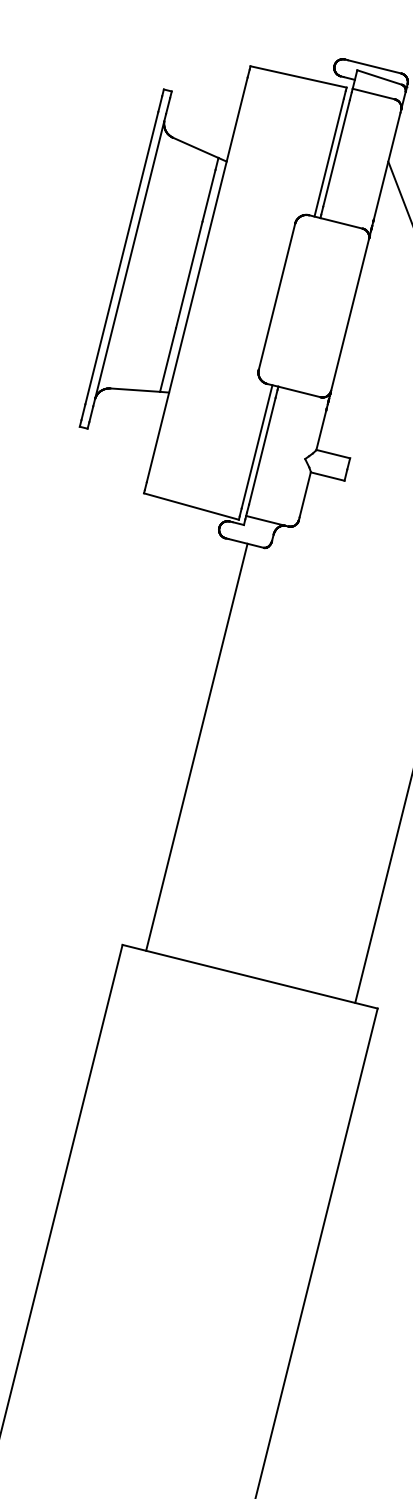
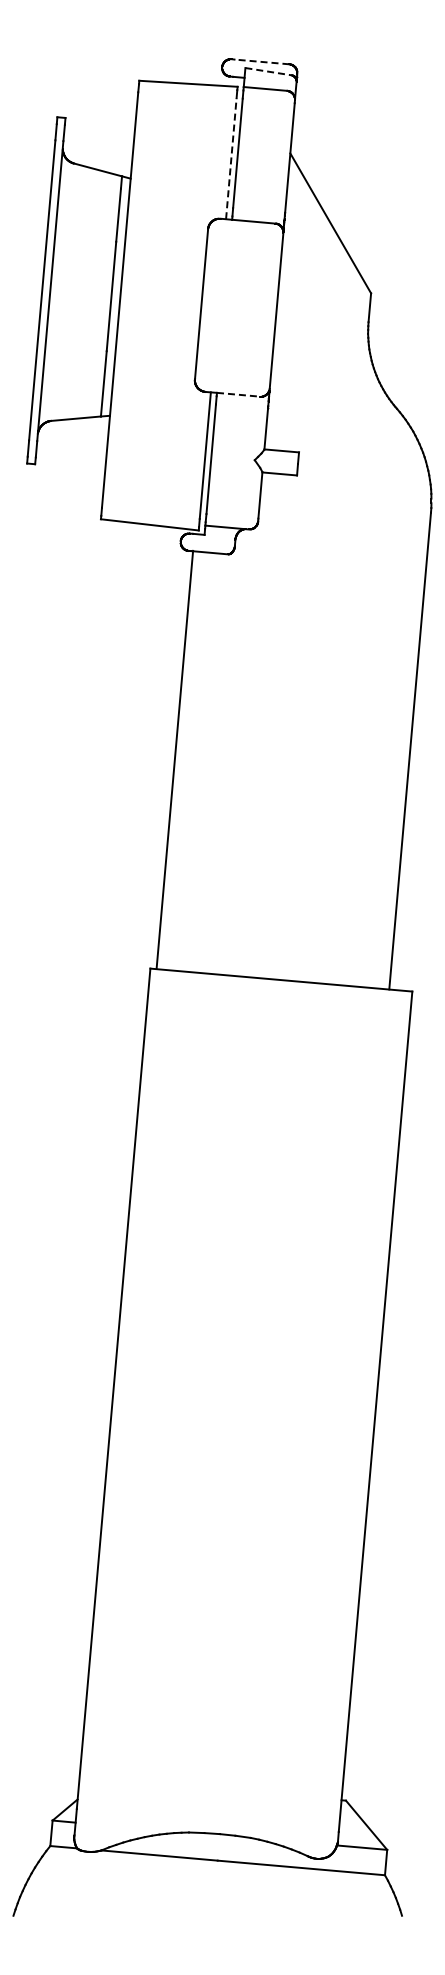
line: (374, 66) -> (261, 61), solid -> dashed
line: (380, 77) -> (269, 71), solid -> dashed
line: (329, 157) -> (231, 158), solid -> dashed
line: (299, 391) -> (238, 394), solid -> dashed
line: (196, 746) -> (174, 759), moved

